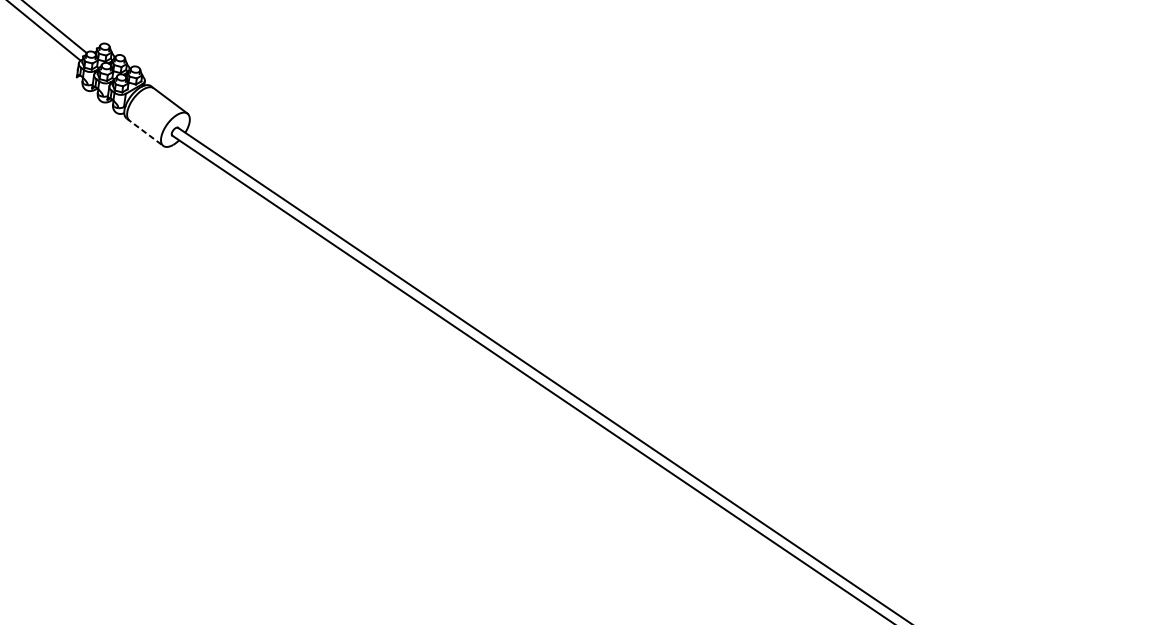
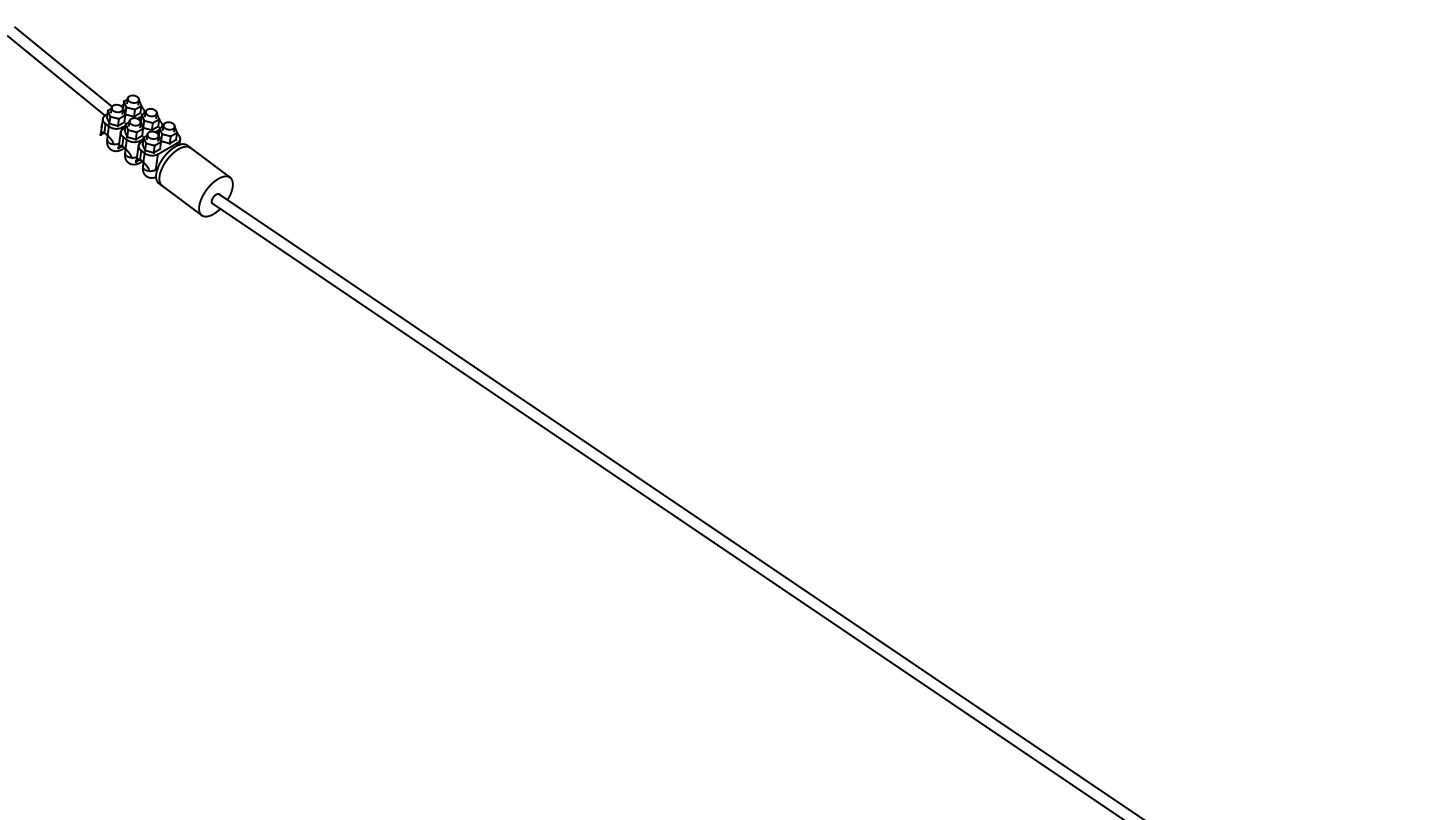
line: (145, 132) -> (180, 199), dashed -> solid

